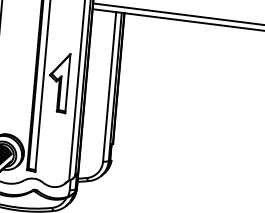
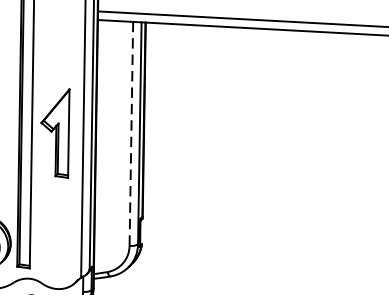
line: (109, 86) -> (131, 133), solid -> dashed

